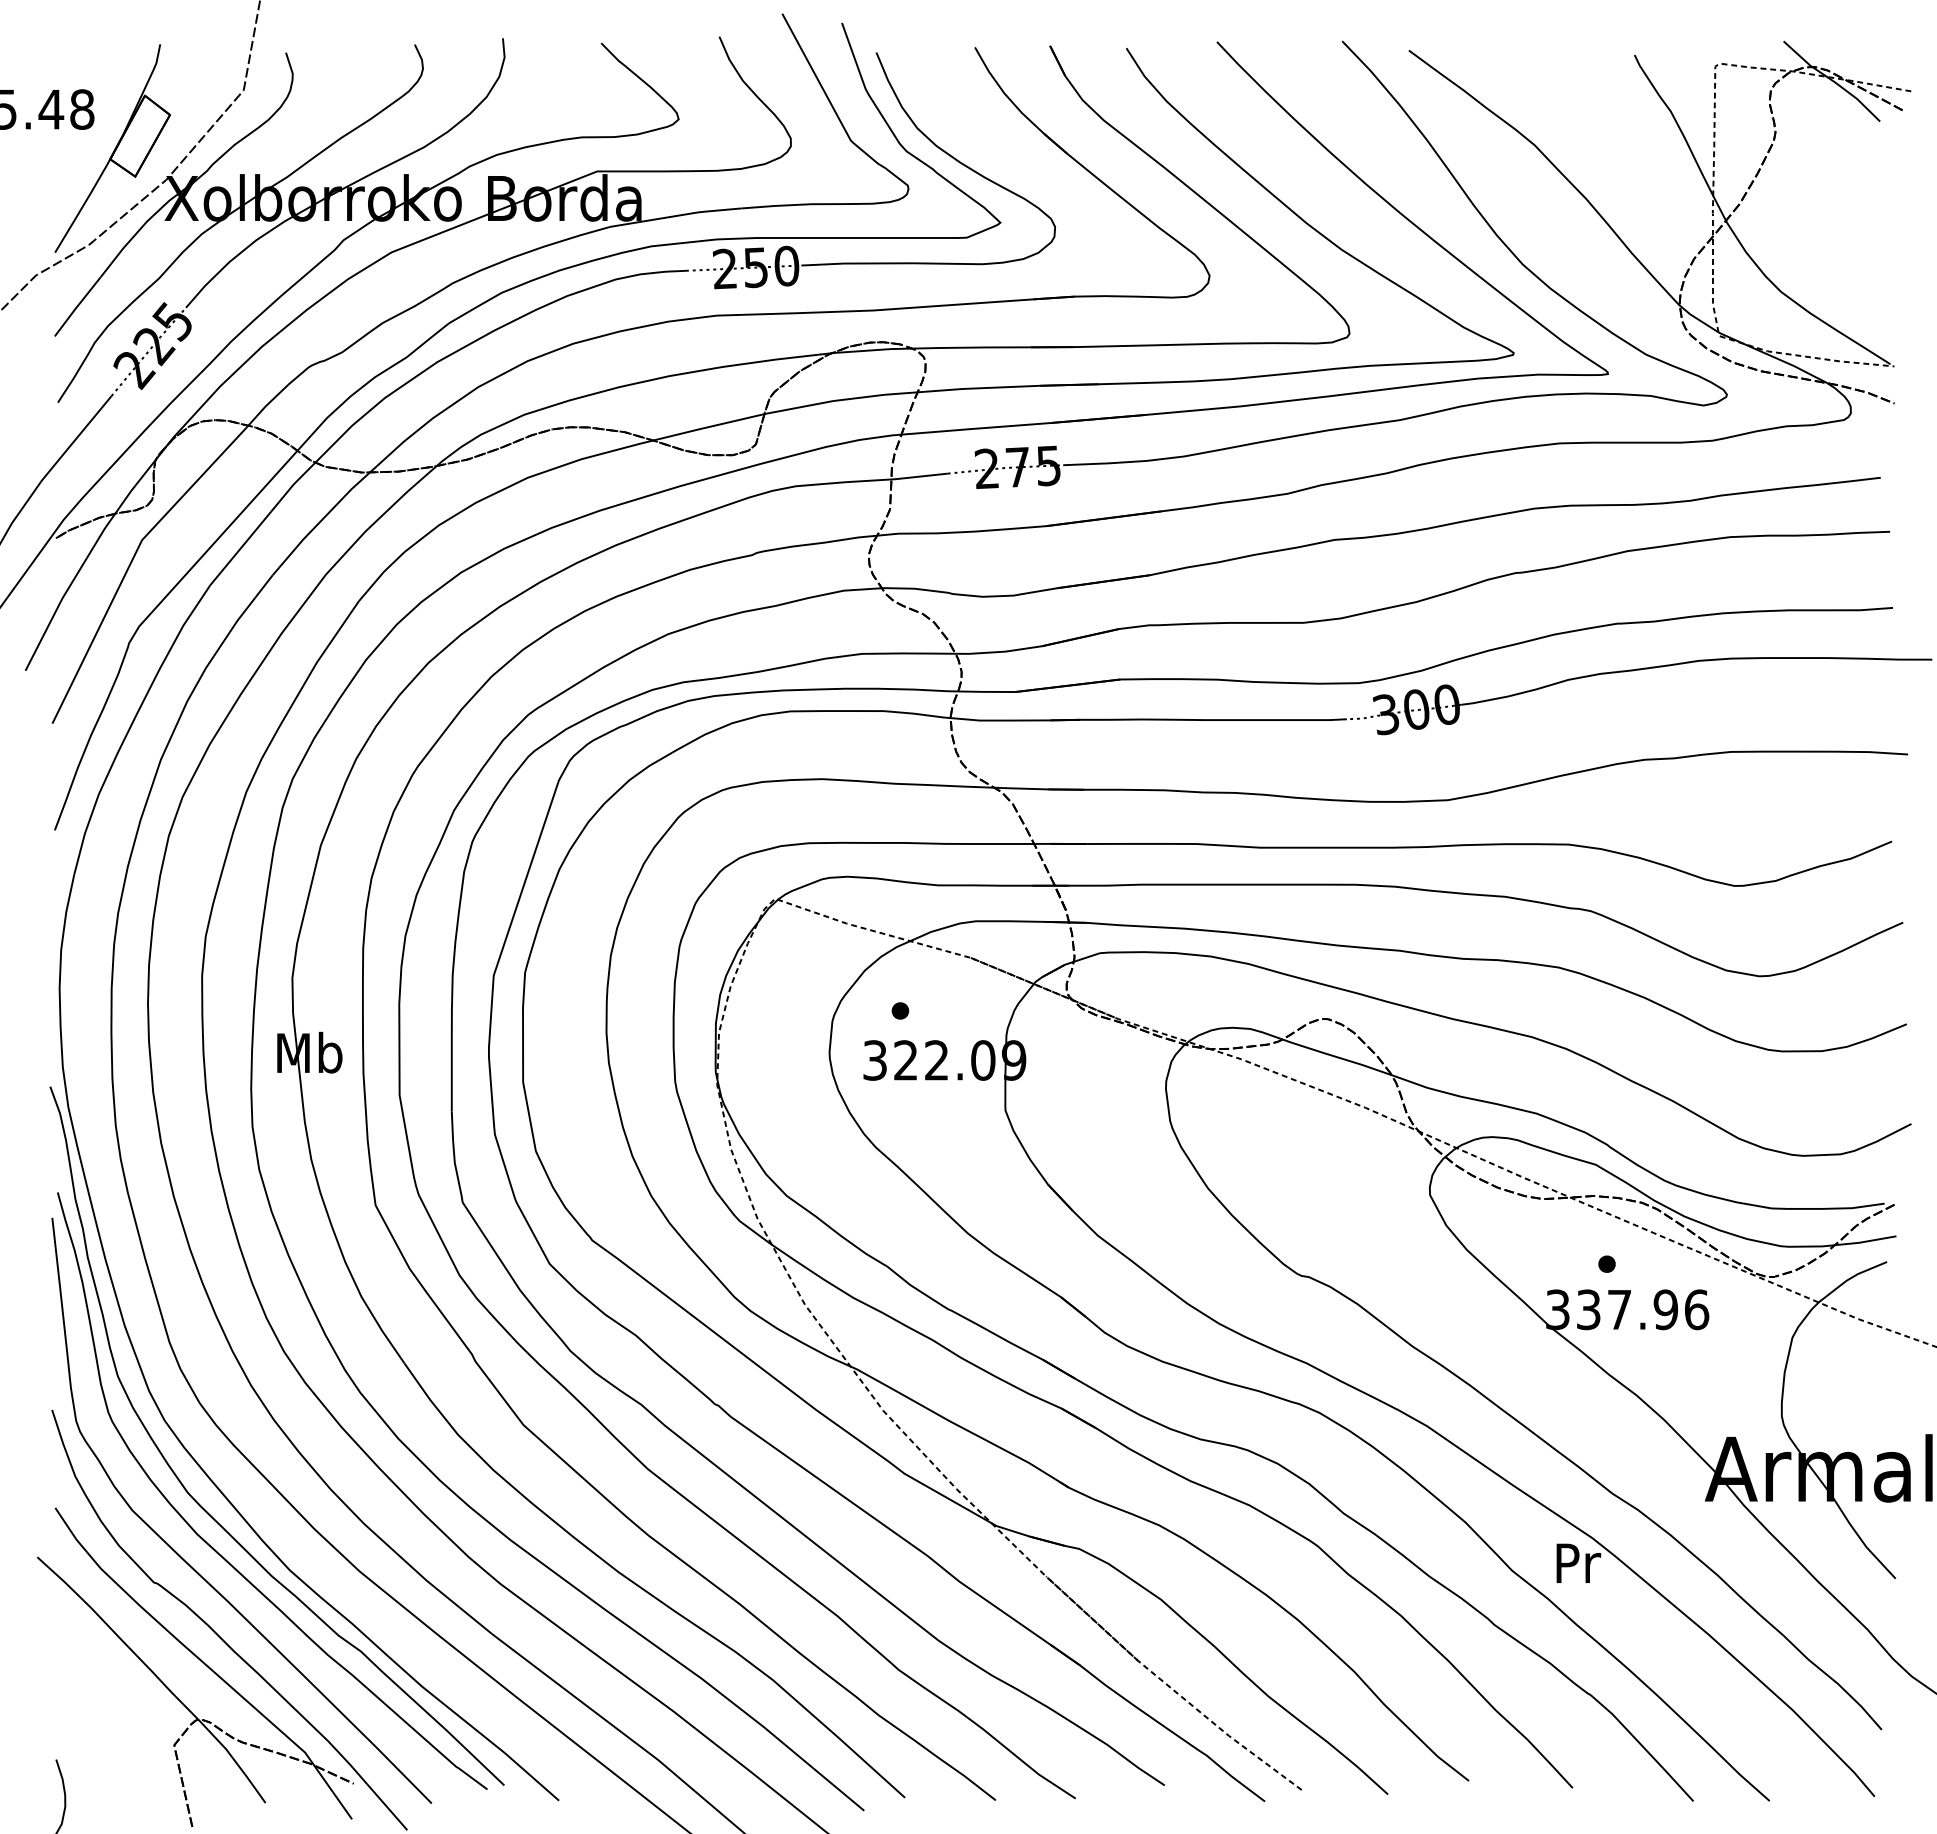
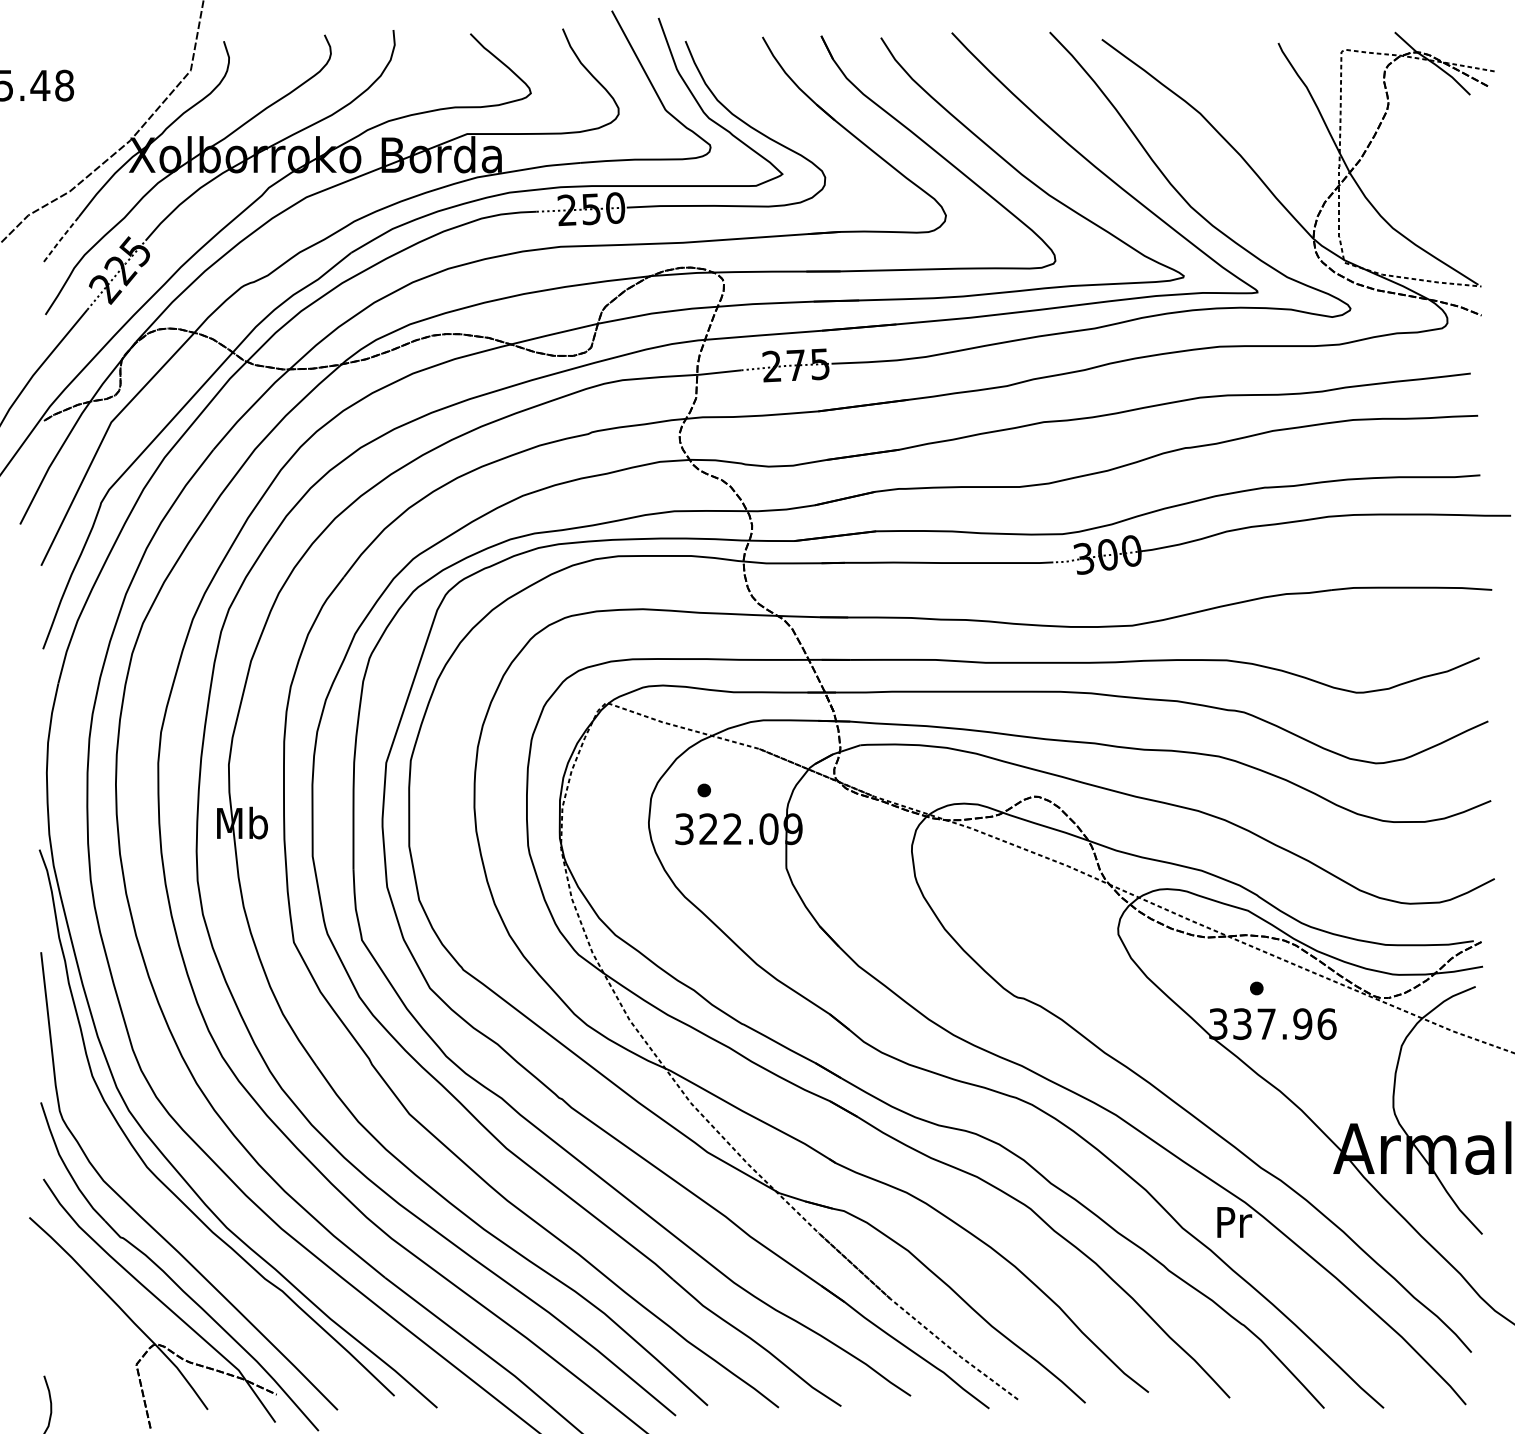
part: (112, 148) -> (88, 116), removed
line: (77, 306) -> (60, 239), solid -> dashed
curve: (222, 1555) -> (174, 1216), removed

